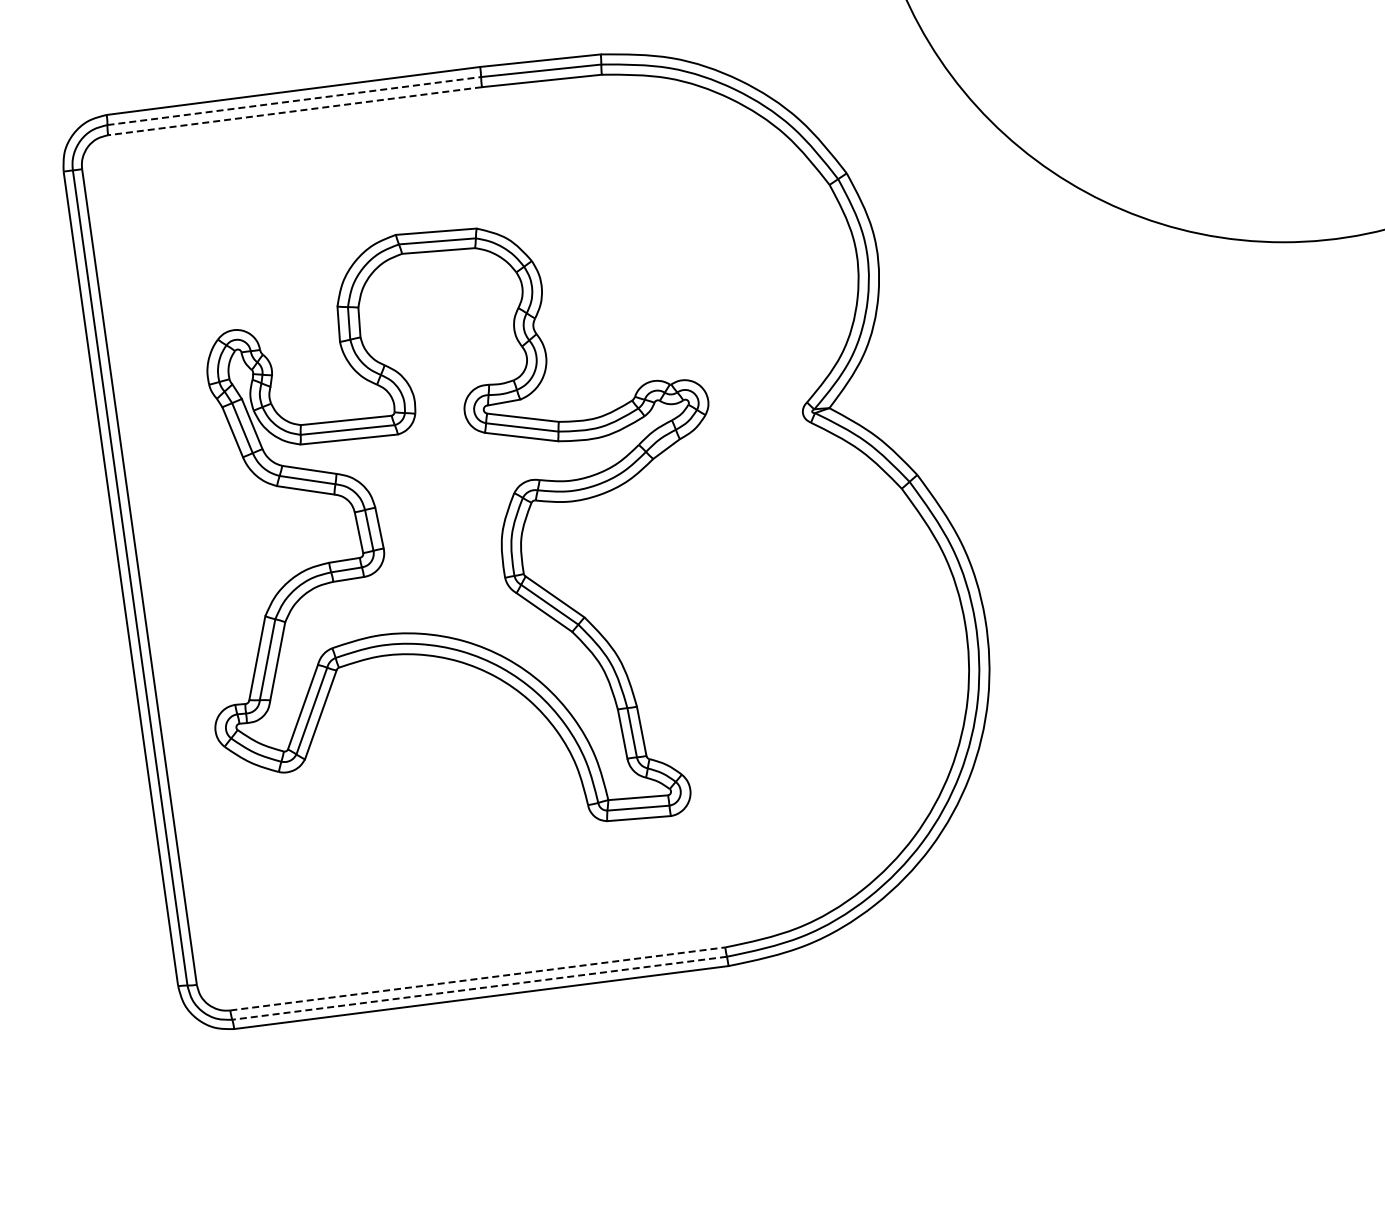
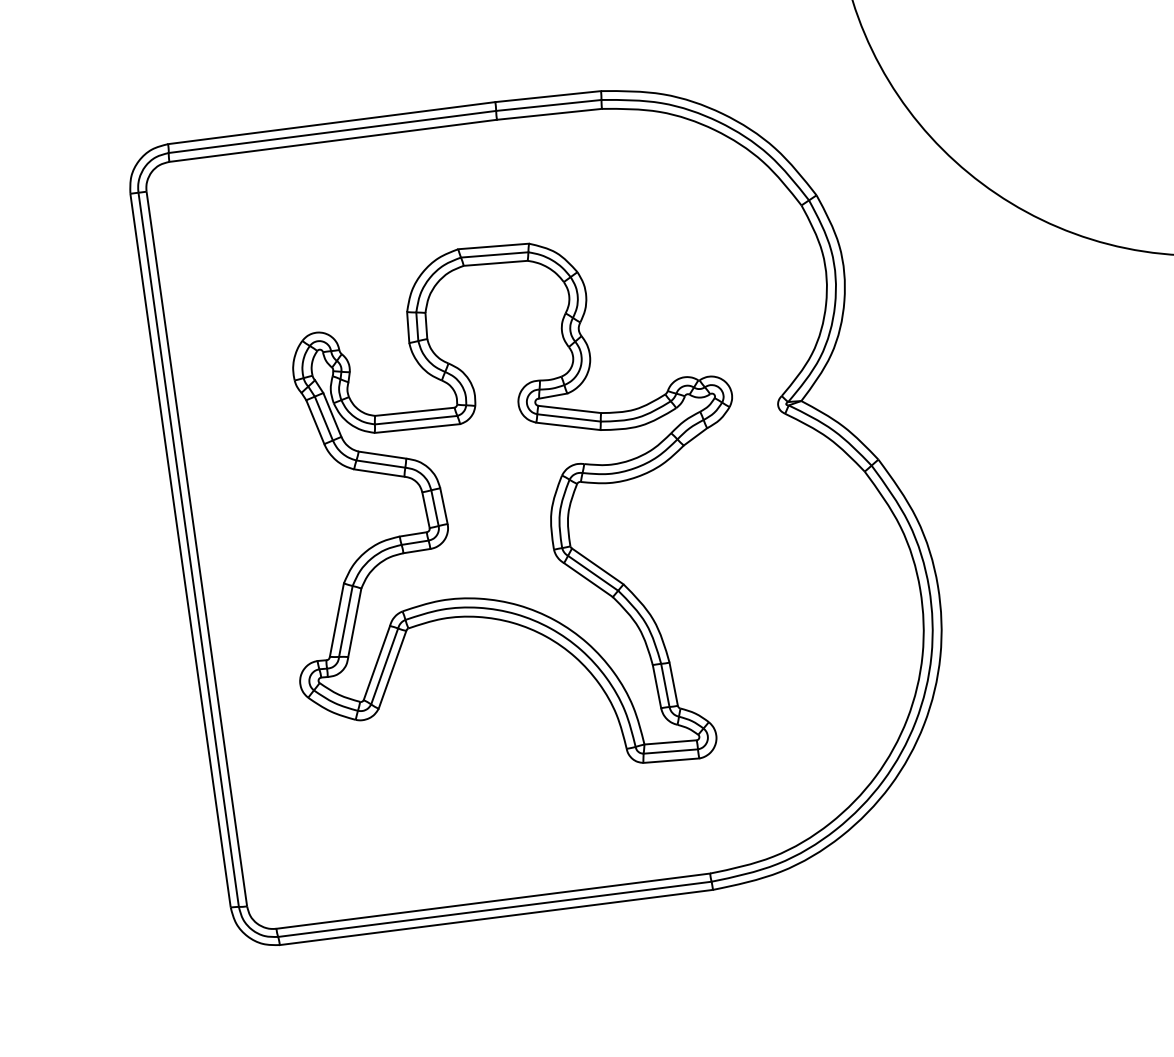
line: (294, 101) -> (332, 132), dashed -> solid
line: (294, 111) -> (332, 141), dashed -> solid
part: (457, 524) -> (512, 502), moved
line: (478, 978) -> (493, 900), dashed -> solid
line: (479, 988) -> (494, 909), dashed -> solid

